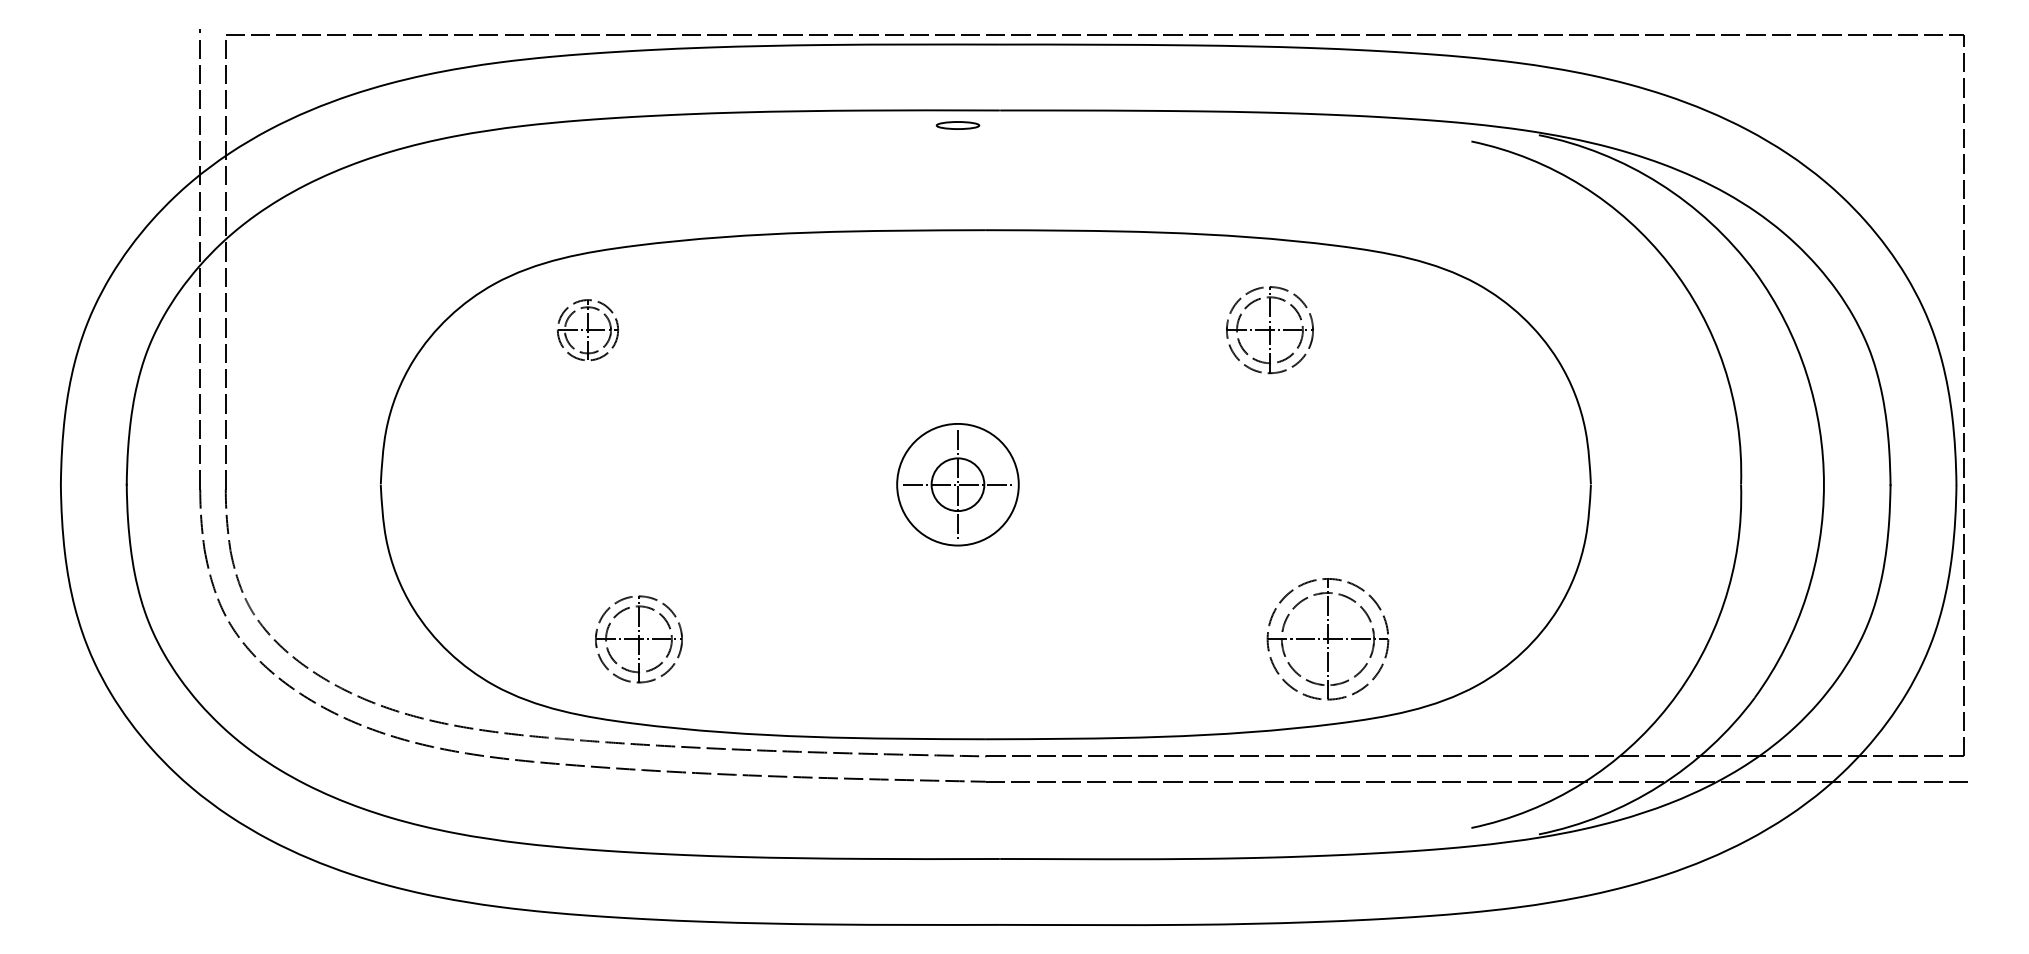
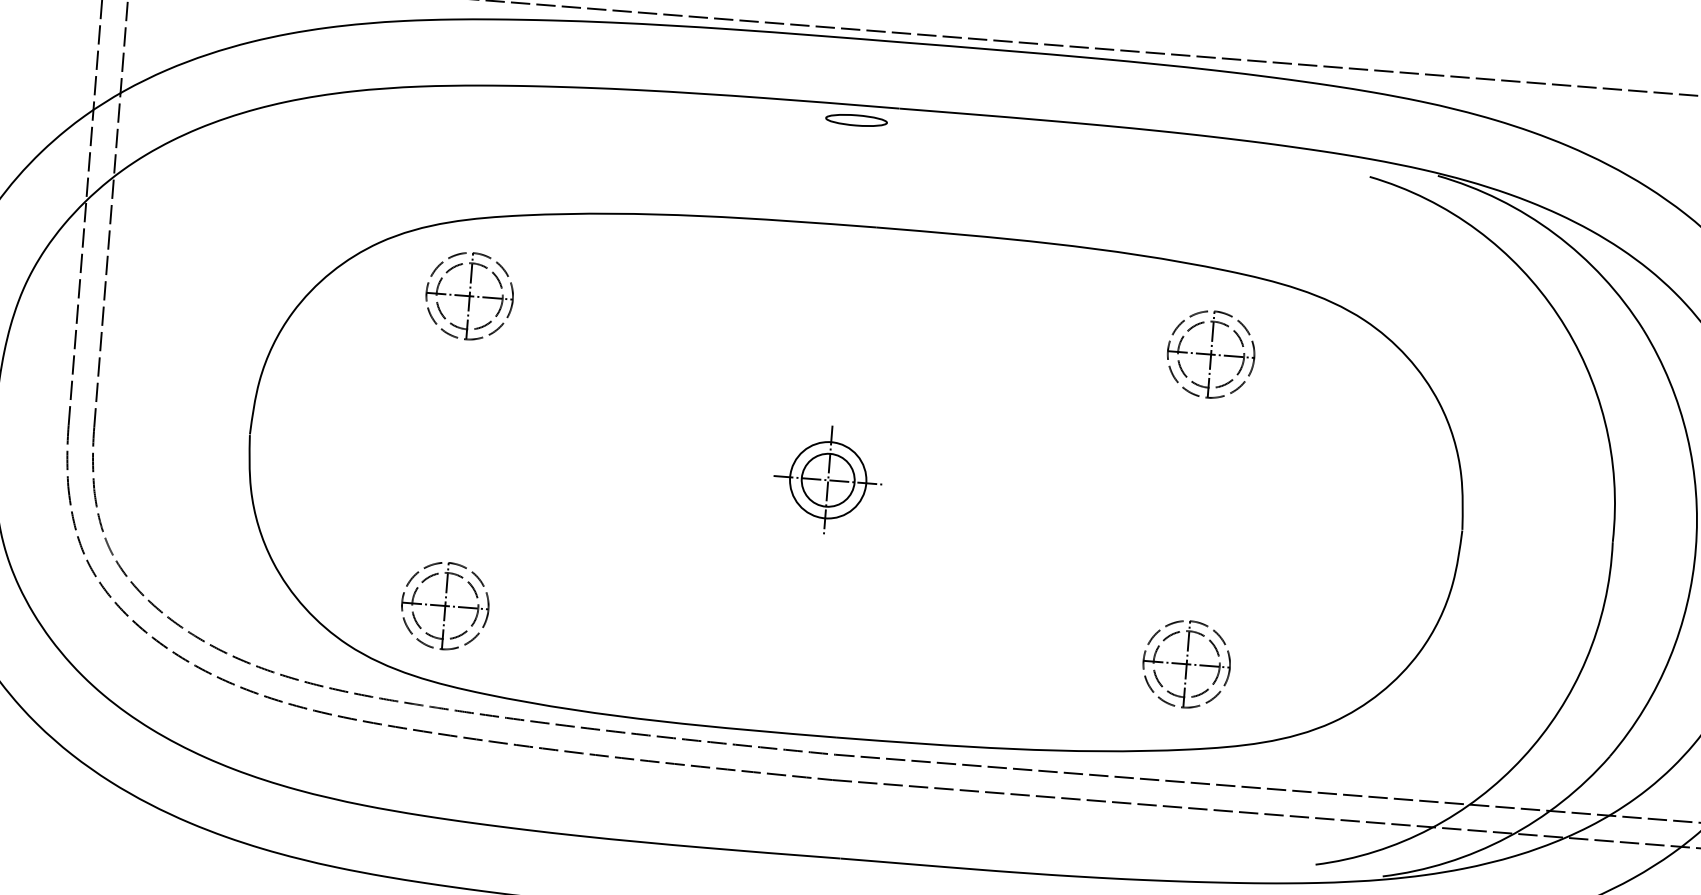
part: (957, 125) -> (856, 120), size x1.43
part: (587, 330) -> (469, 296), size x1.43
part: (1269, 330) -> (1210, 354), moved
circle: (957, 484) -> (827, 480), size x0.62
part: (638, 639) -> (444, 606), moved
part: (1327, 639) -> (1186, 664), size x0.71

